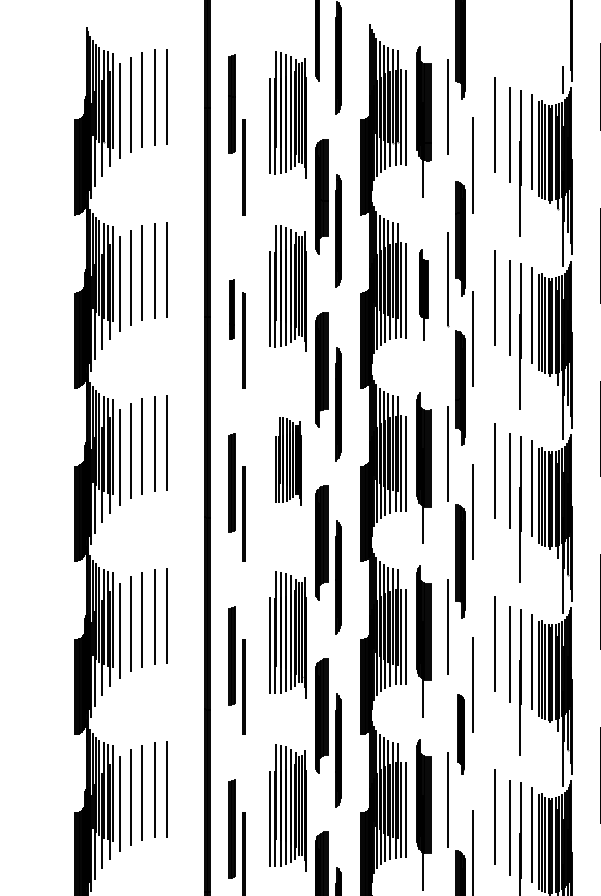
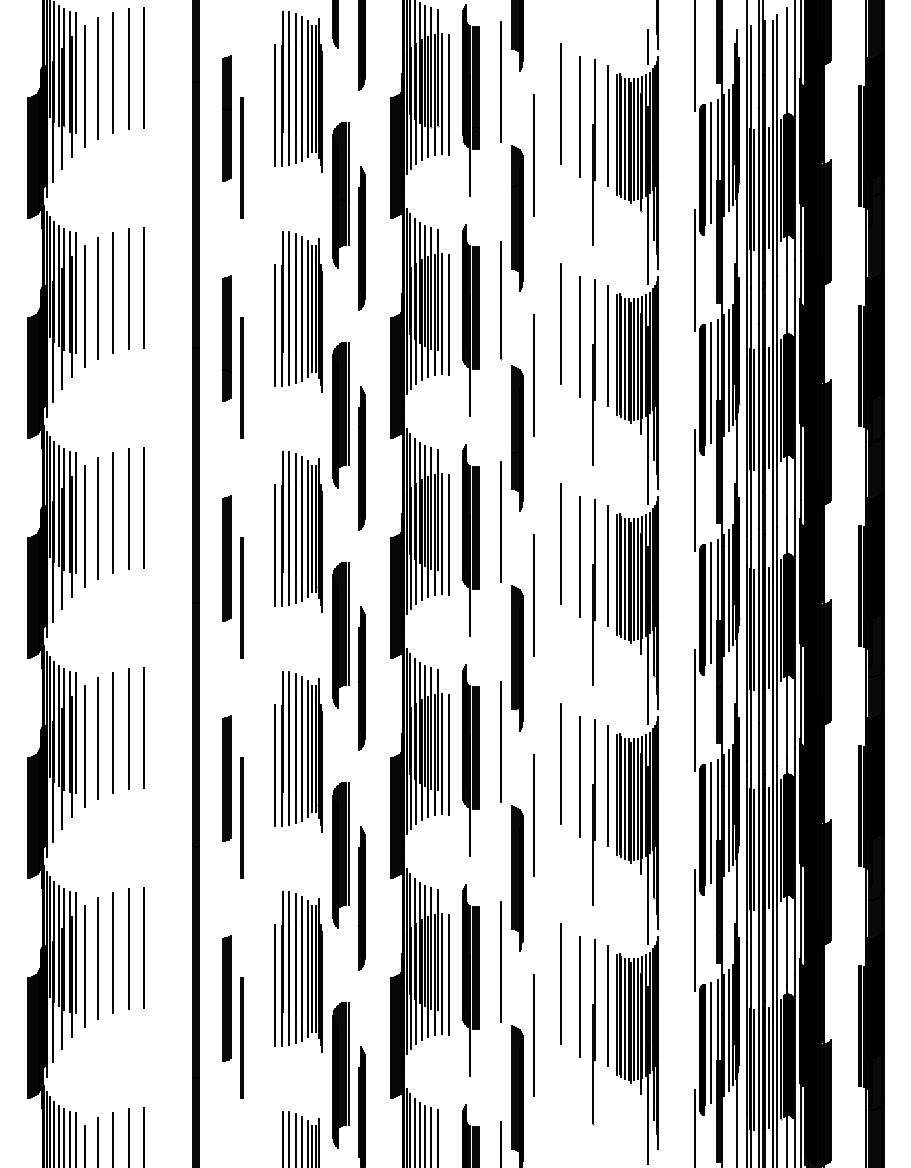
part: (231, 104) -> (226, 118), moved
part: (460, 238) -> (517, 218), moved
part: (423, 295) -> (470, 320), size x1.67
part: (231, 309) -> (226, 338), size x1.67
part: (288, 461) -> (298, 531), size x1.43
part: (460, 734) -> (517, 878), size x1.43

